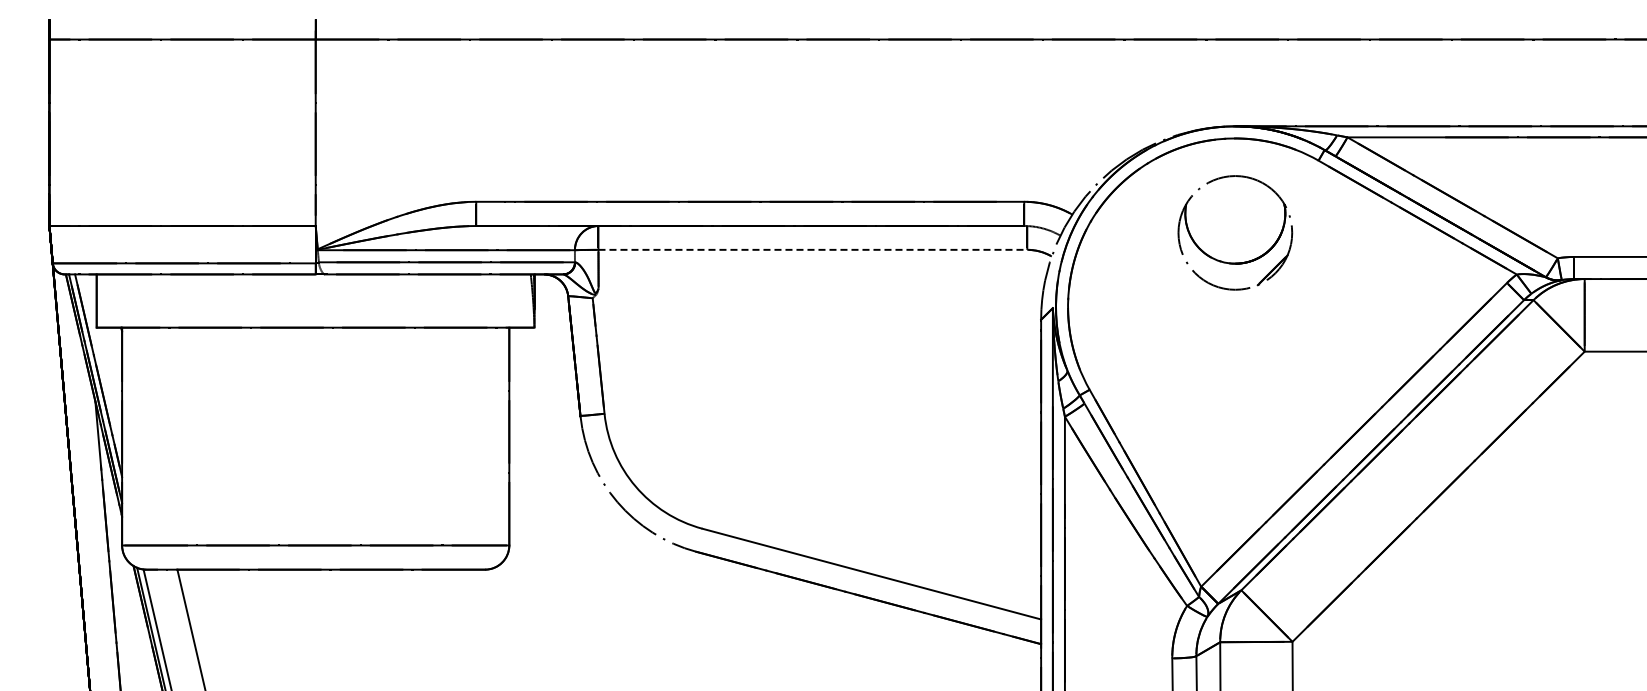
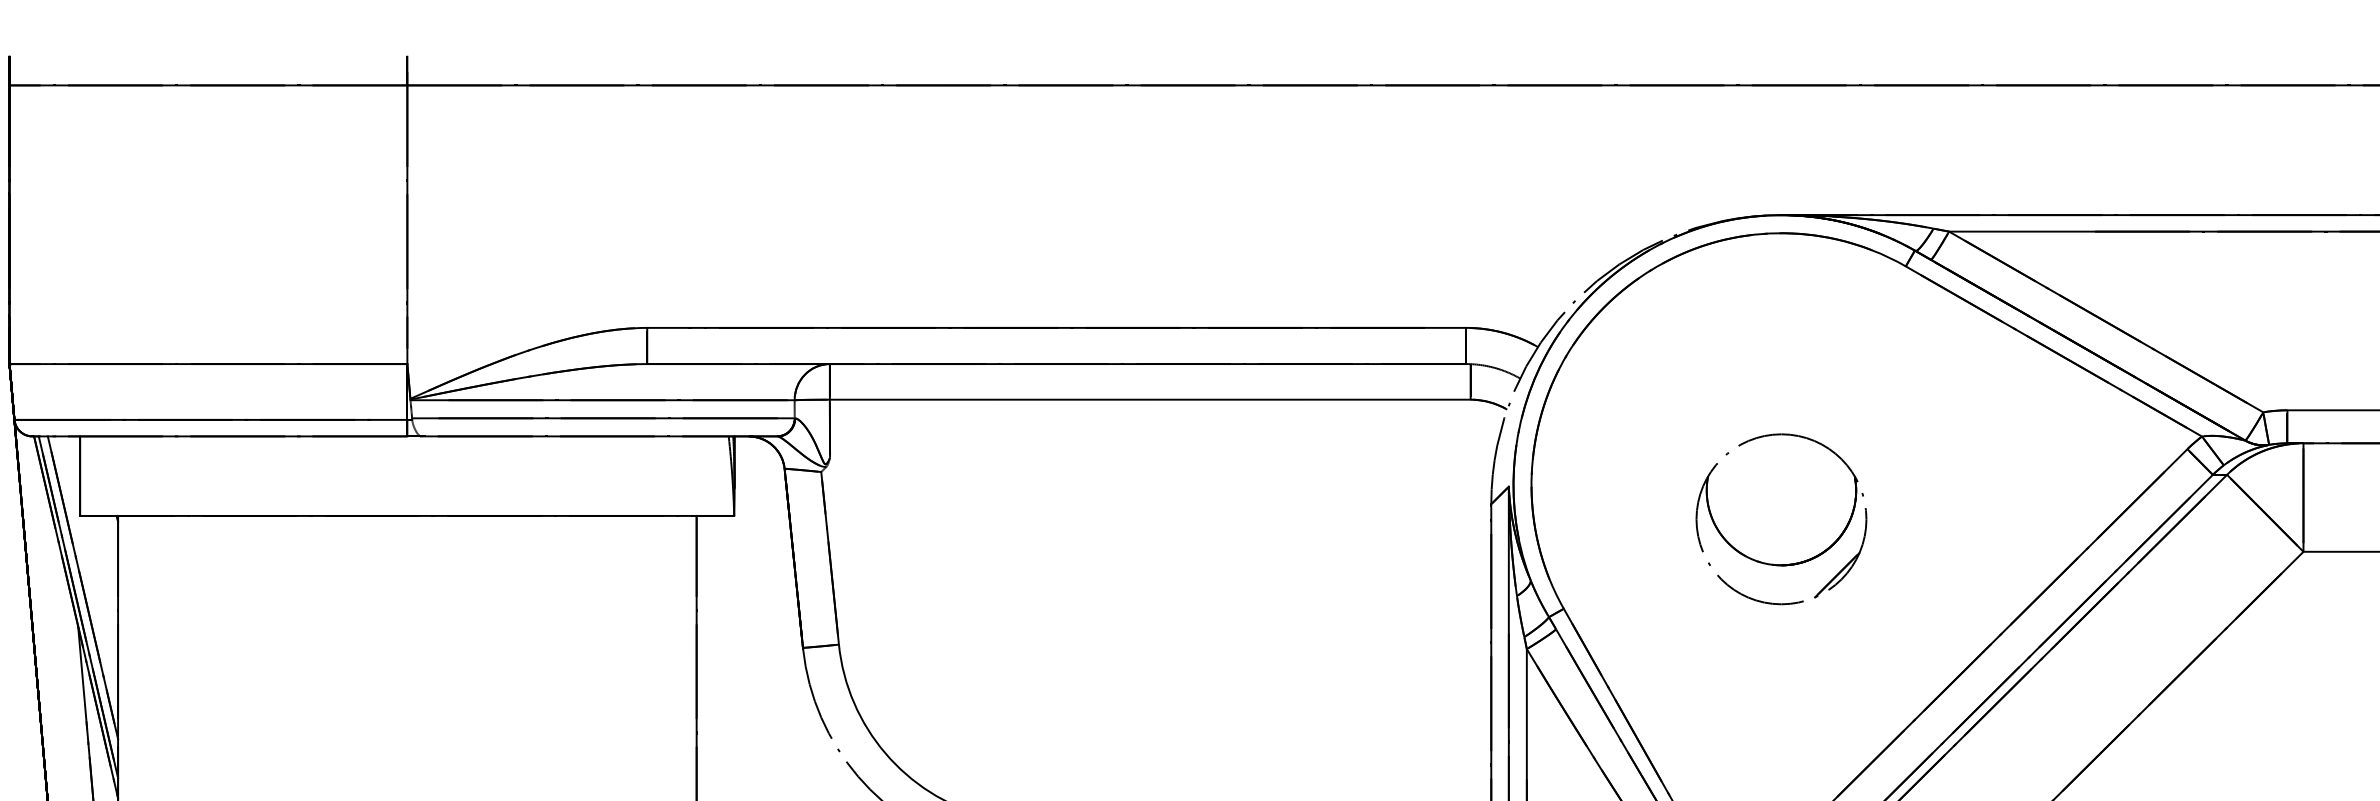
line: (813, 249) -> (1151, 399), dashed -> solid
part: (1235, 262) -> (1781, 563), moved

